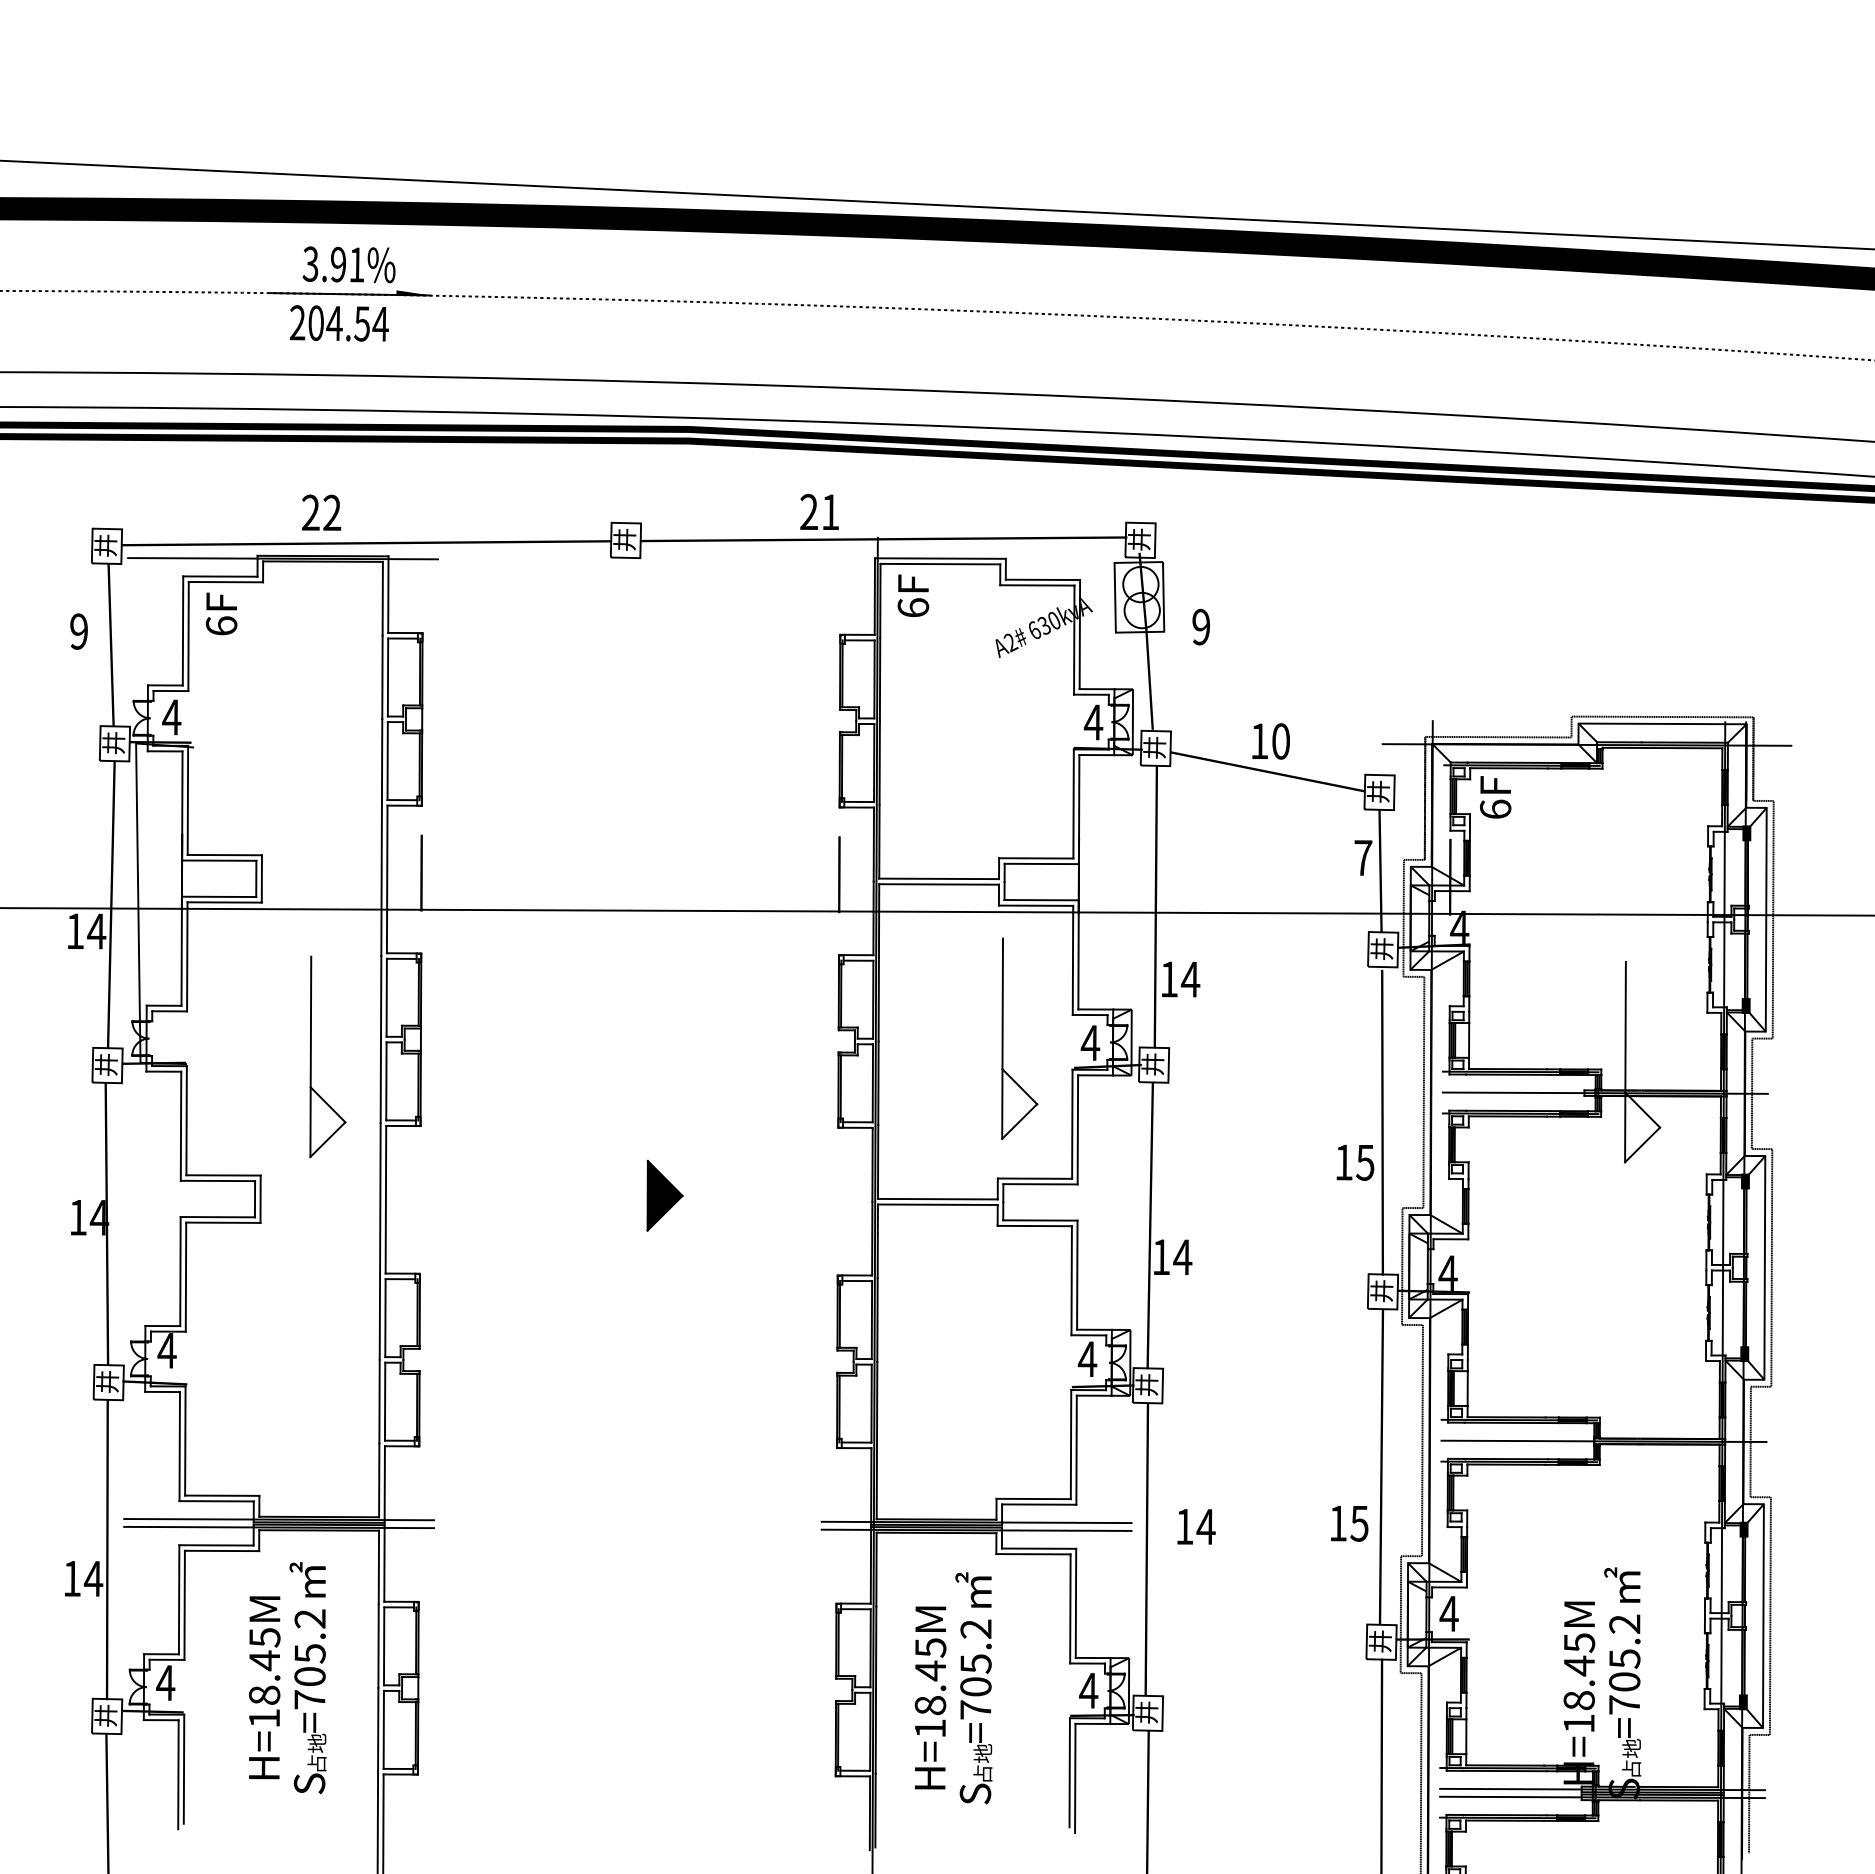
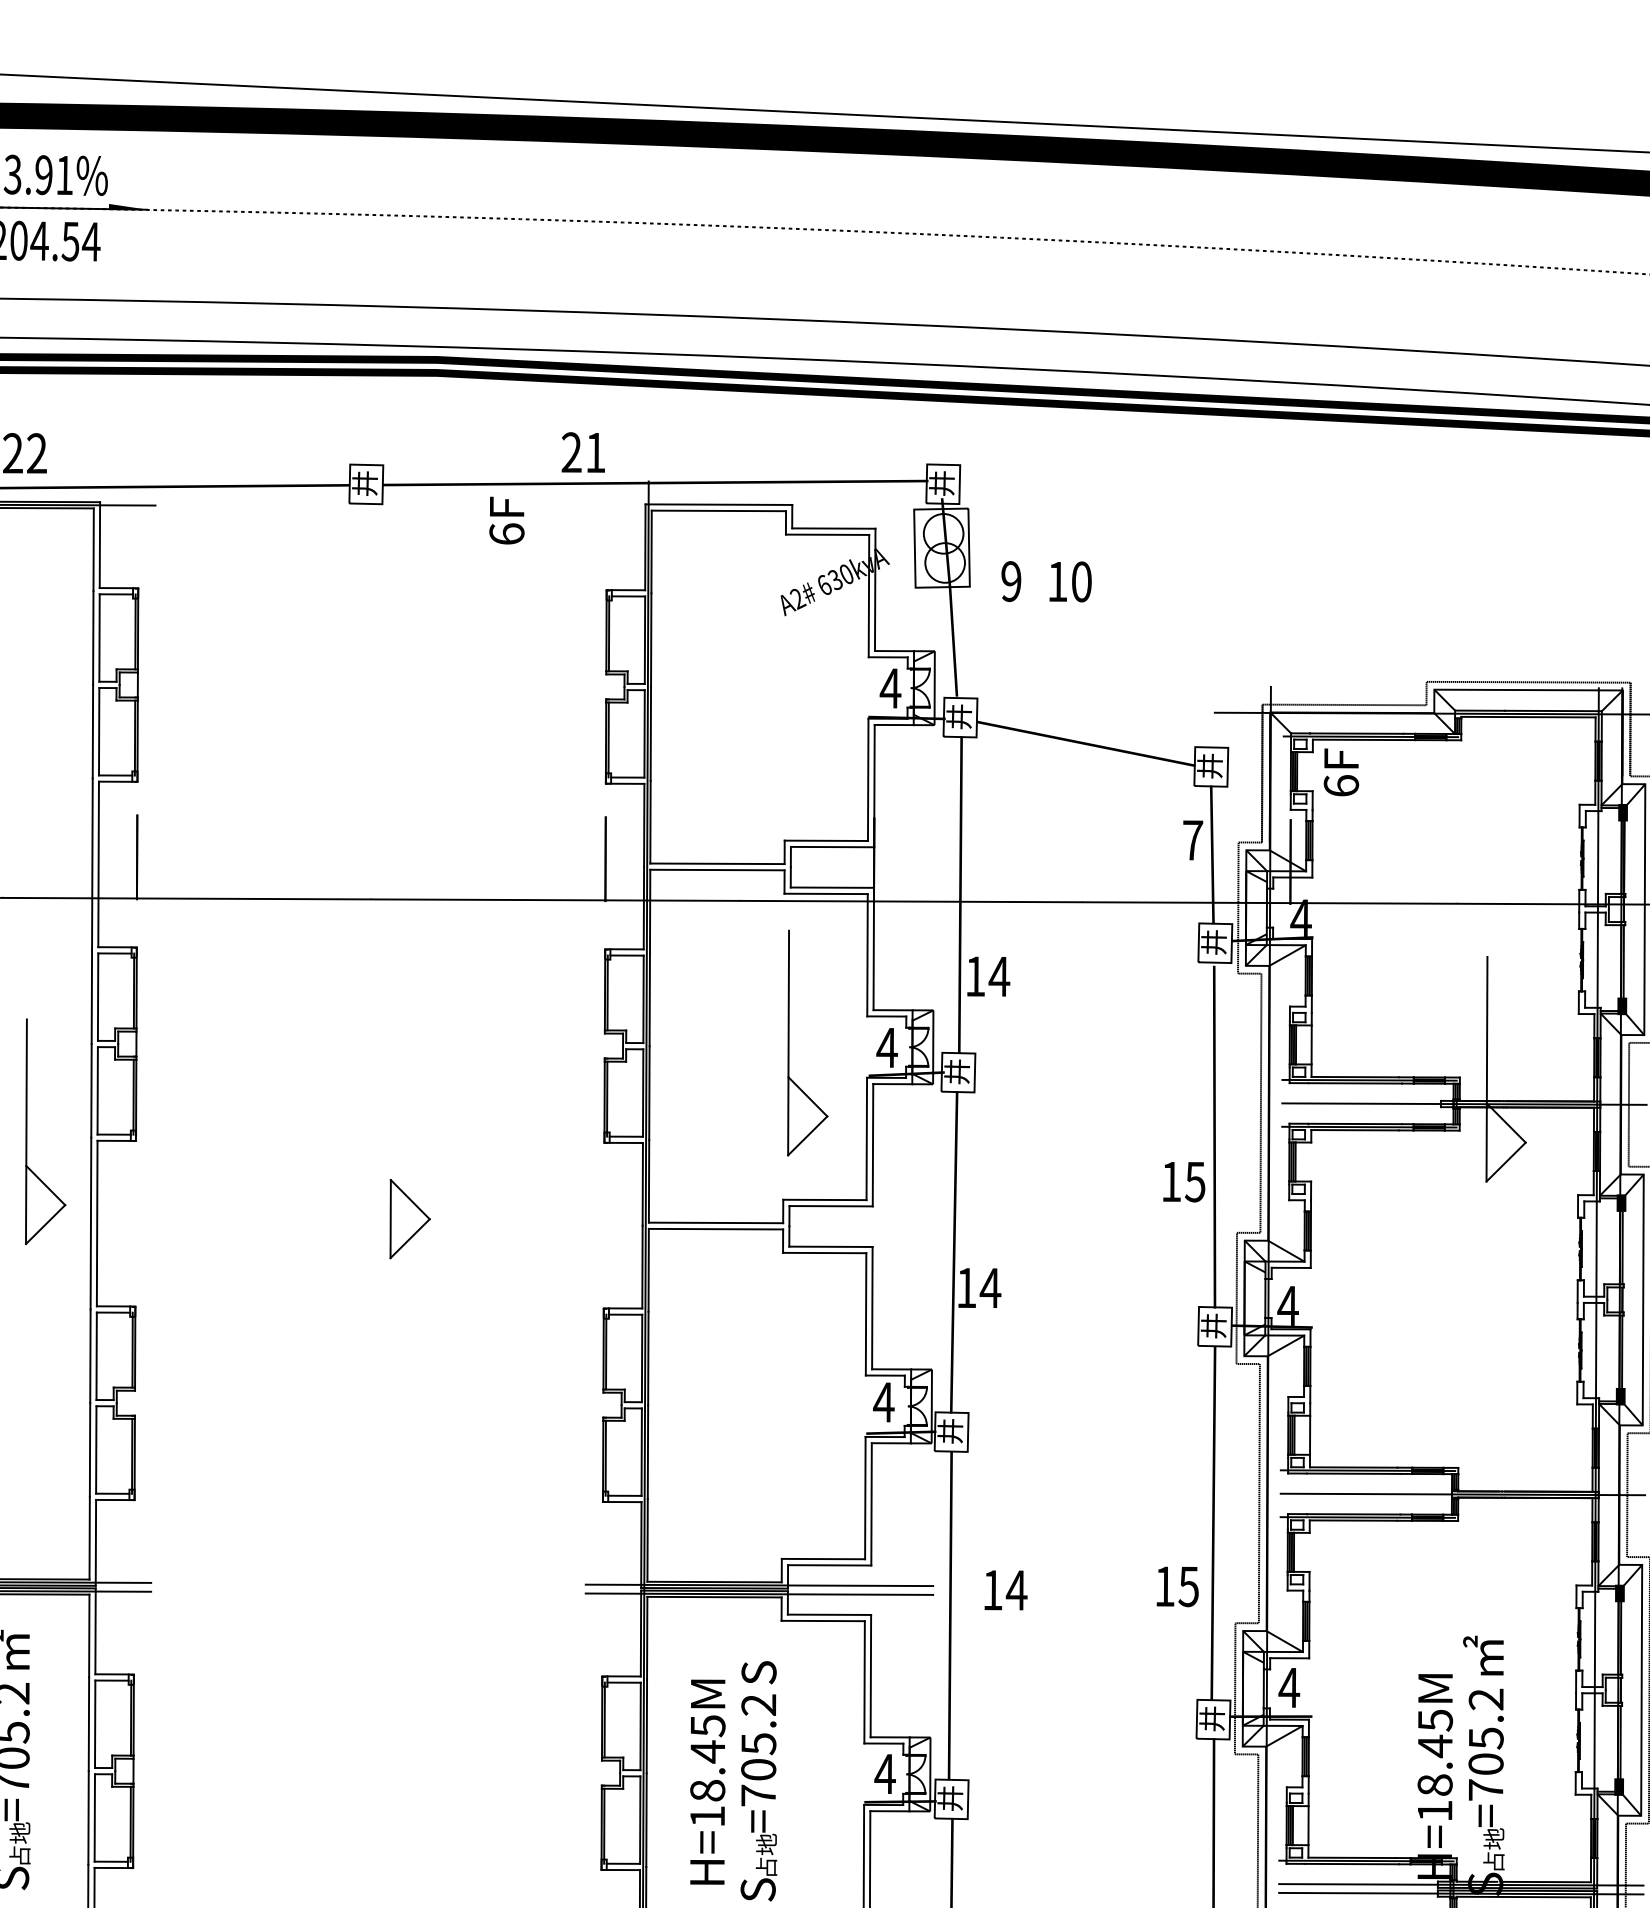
text: (913, 595) -> (507, 520), moved
text: (1270, 741) -> (1069, 581), moved
part: (311, 1056) -> (27, 1131), moved
fill: (664, 1195) -> (409, 1218), removed
text: (973, 1591) -> (755, 1662), ㎡ -> S

